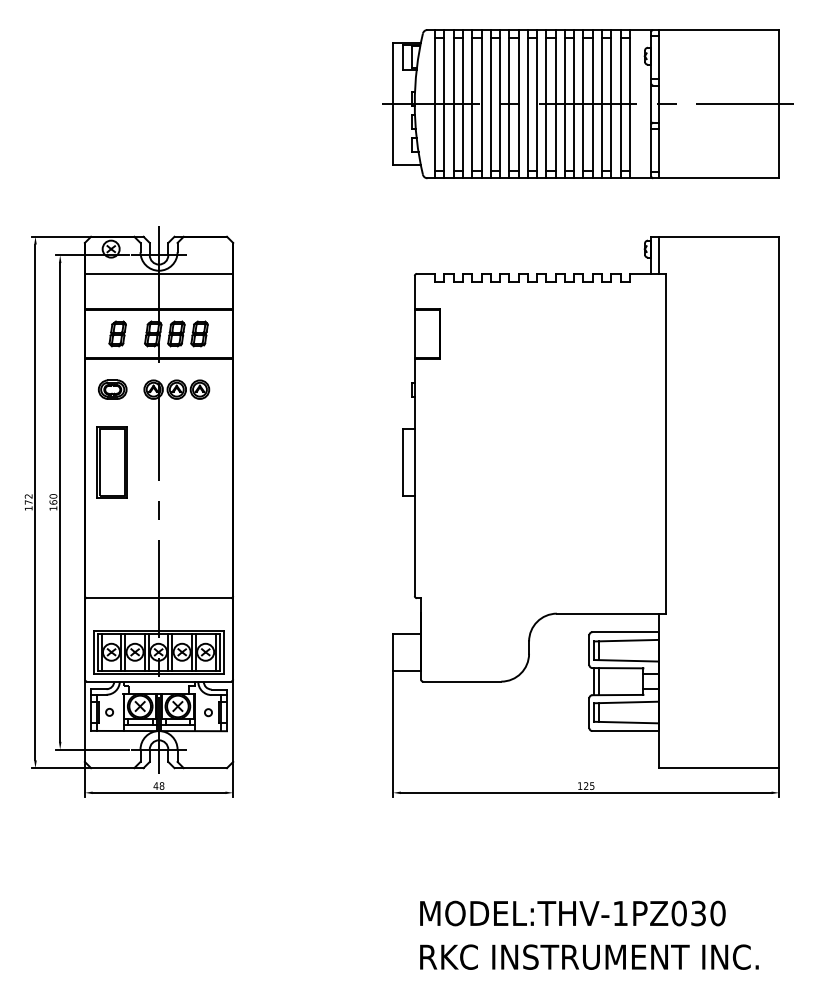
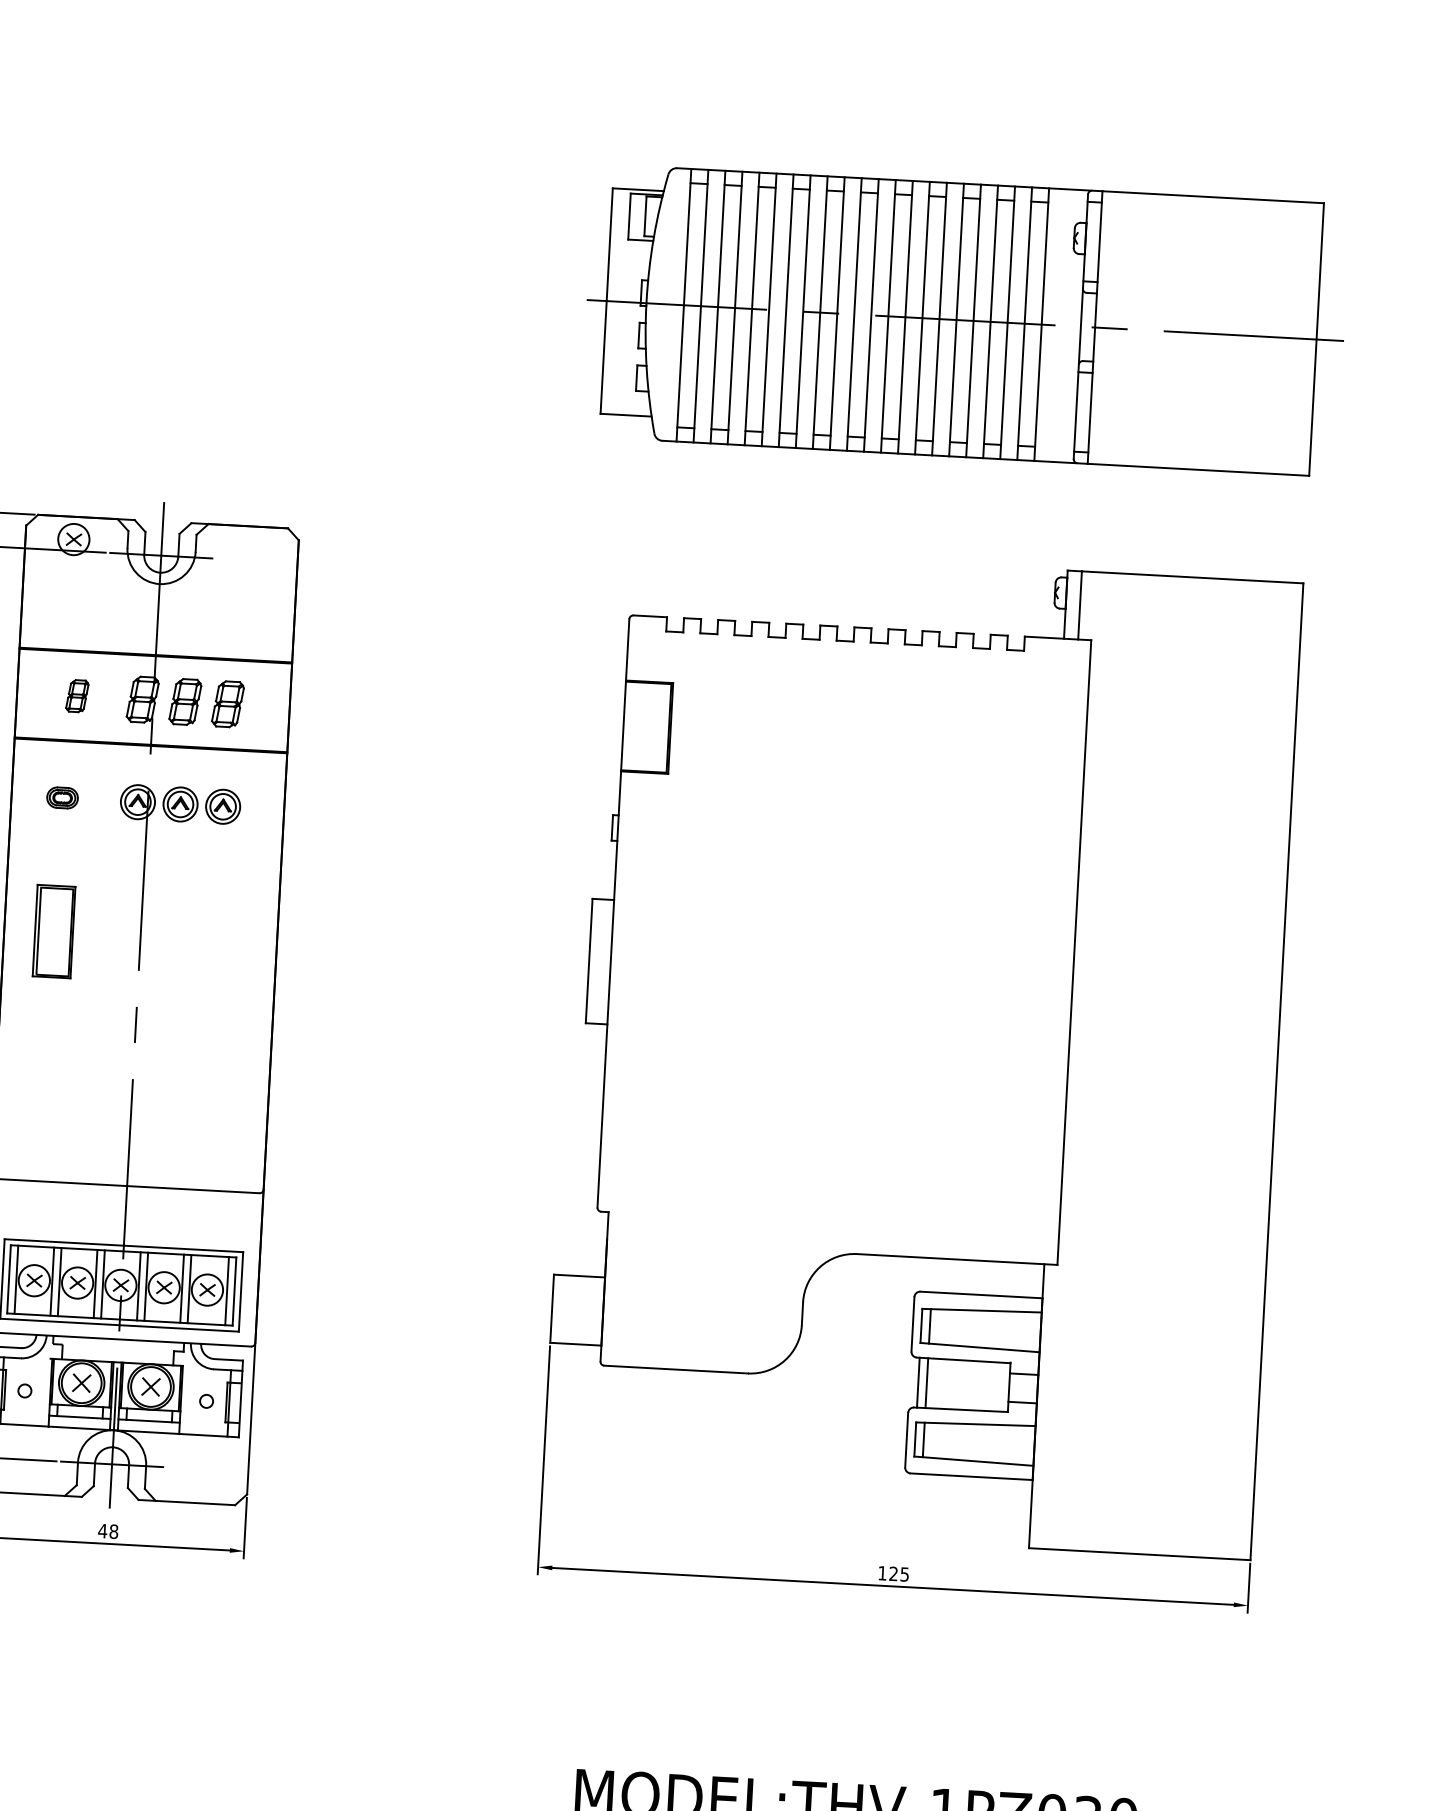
line: (158, 273) -> (158, 589), removed
part: (117, 333) -> (77, 695), size x0.7
part: (112, 389) -> (62, 797), size x0.6
part: (111, 462) -> (53, 931), size x0.7

